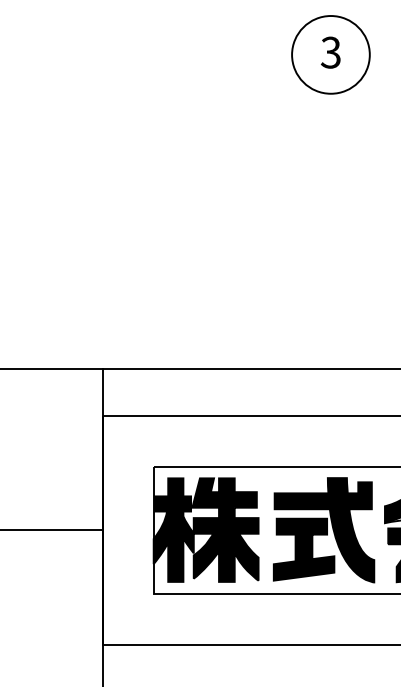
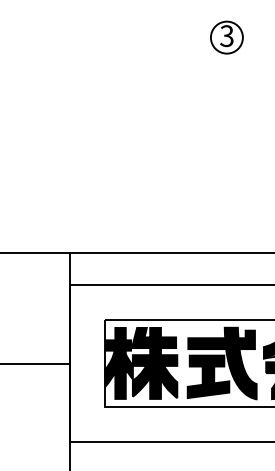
circle: (330, 54) -> (226, 37), size x0.6

